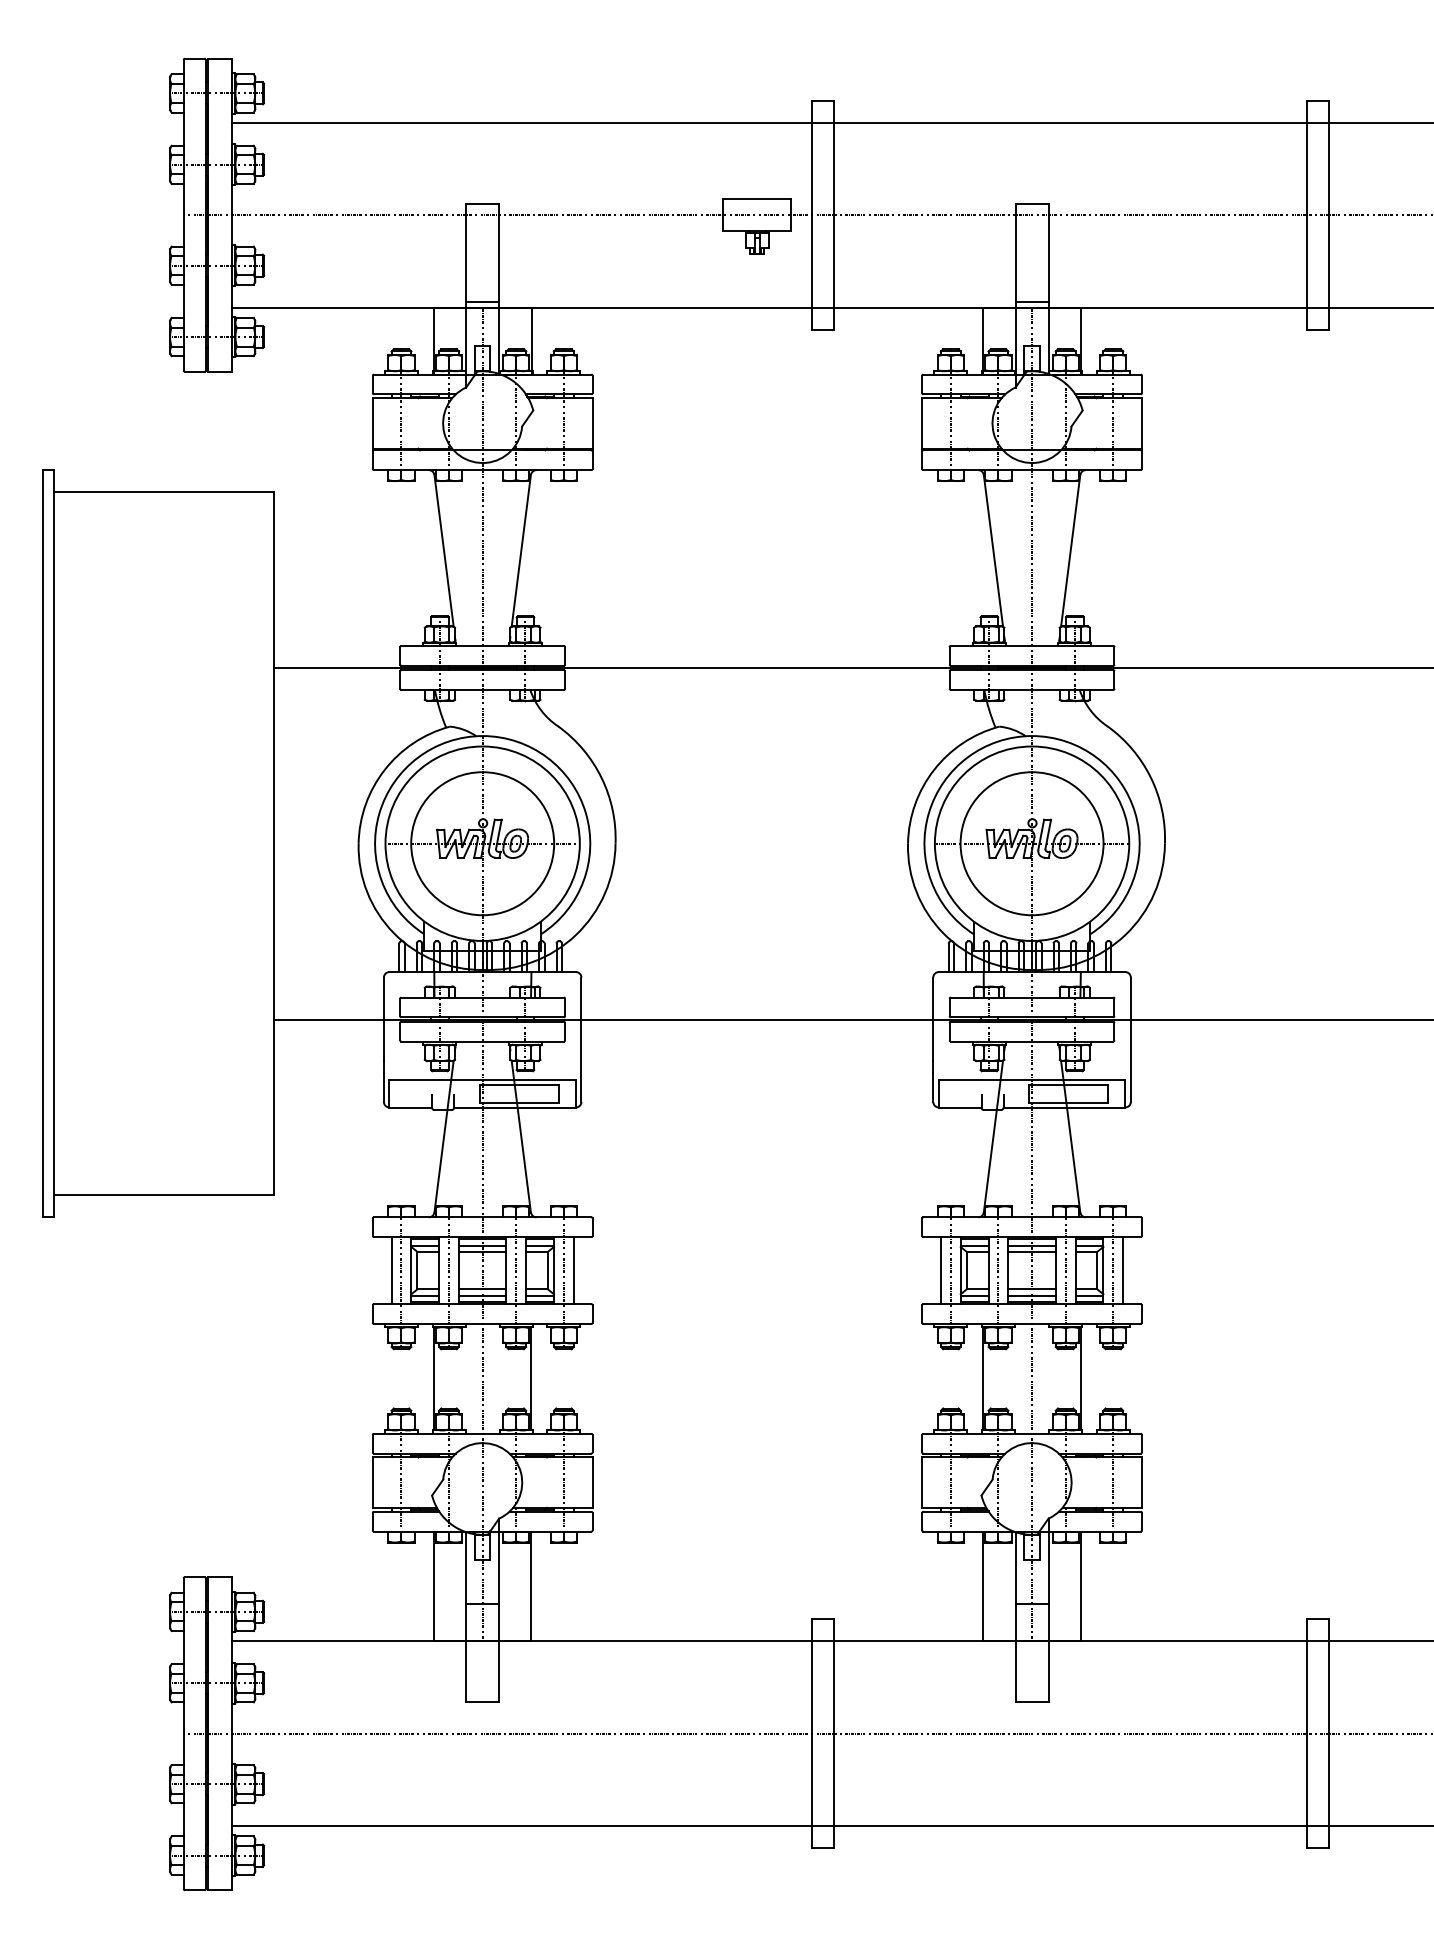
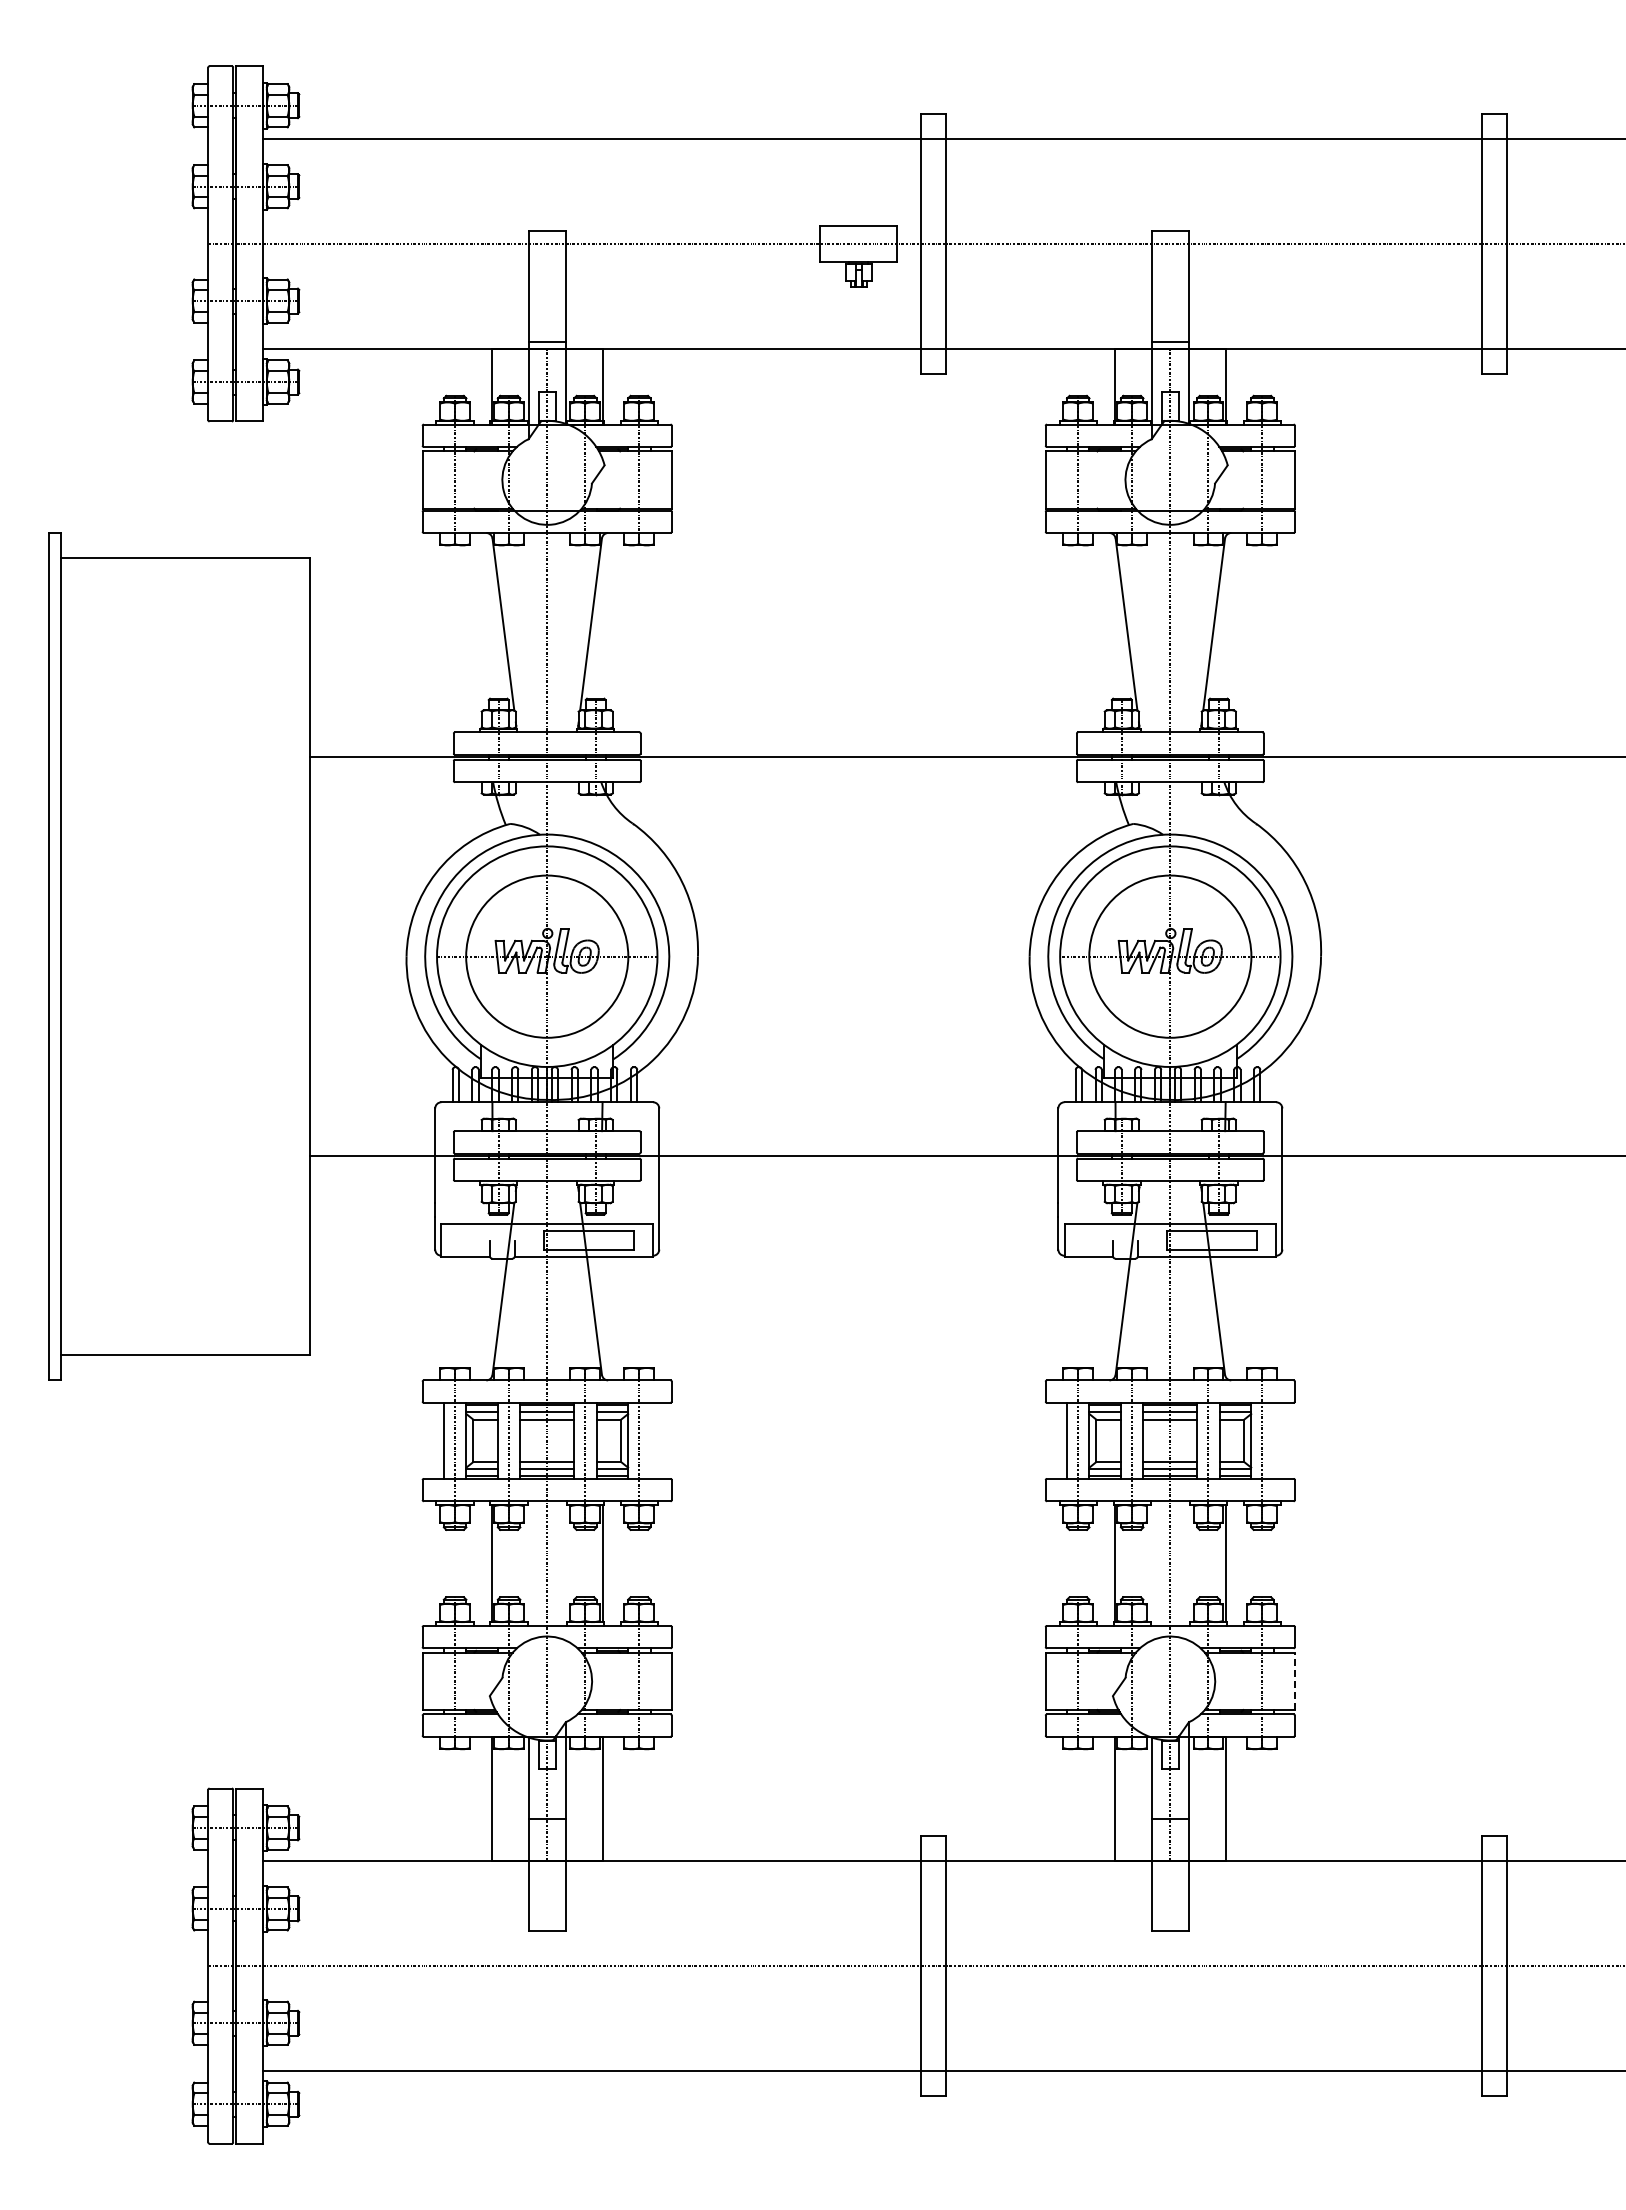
line: (573, 1270) -> (650, 1440), removed
line: (1123, 1270) -> (1273, 1440), removed
line: (1141, 1482) -> (1294, 1681), solid -> dashed

